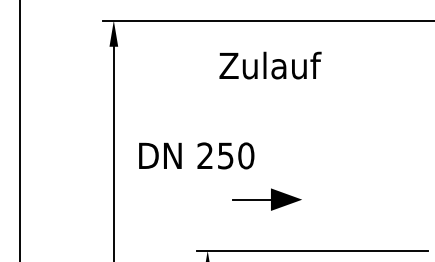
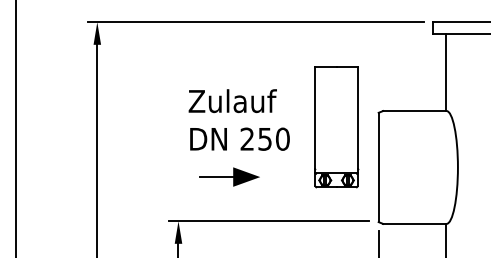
text: (270, 66) -> (232, 101), moved
part: (390, 142) -> (336, 127), added
text: (196, 155) -> (239, 138), moved

